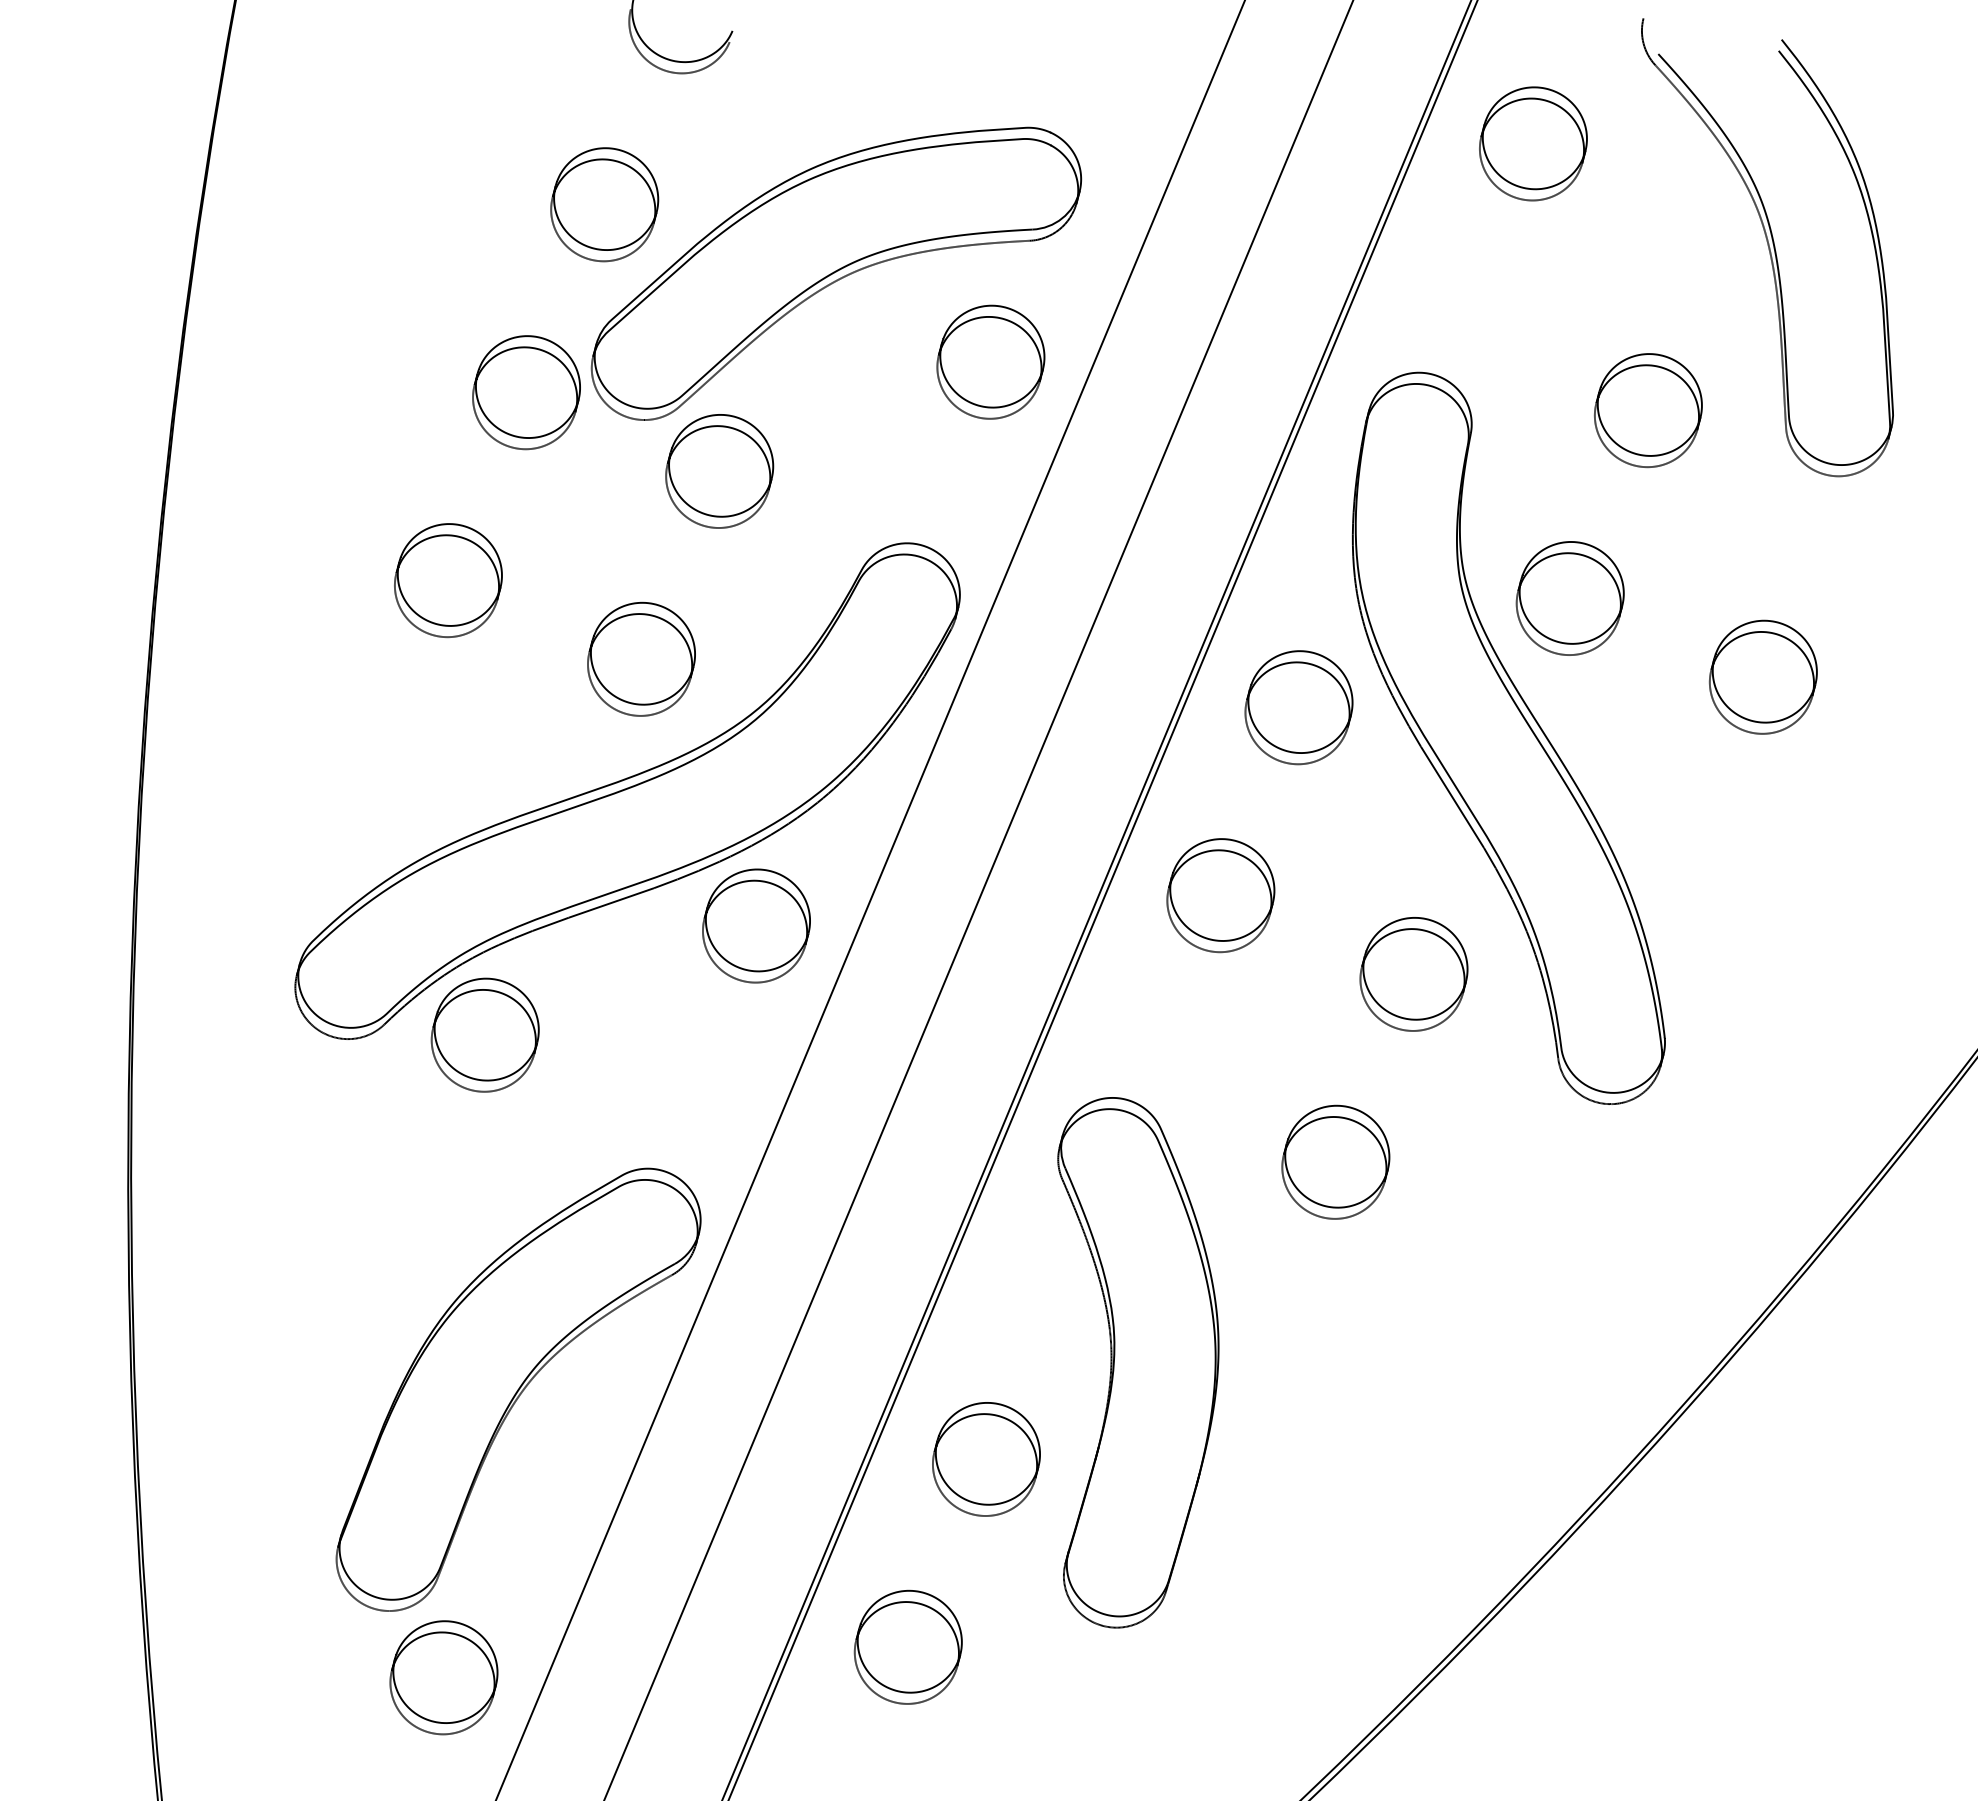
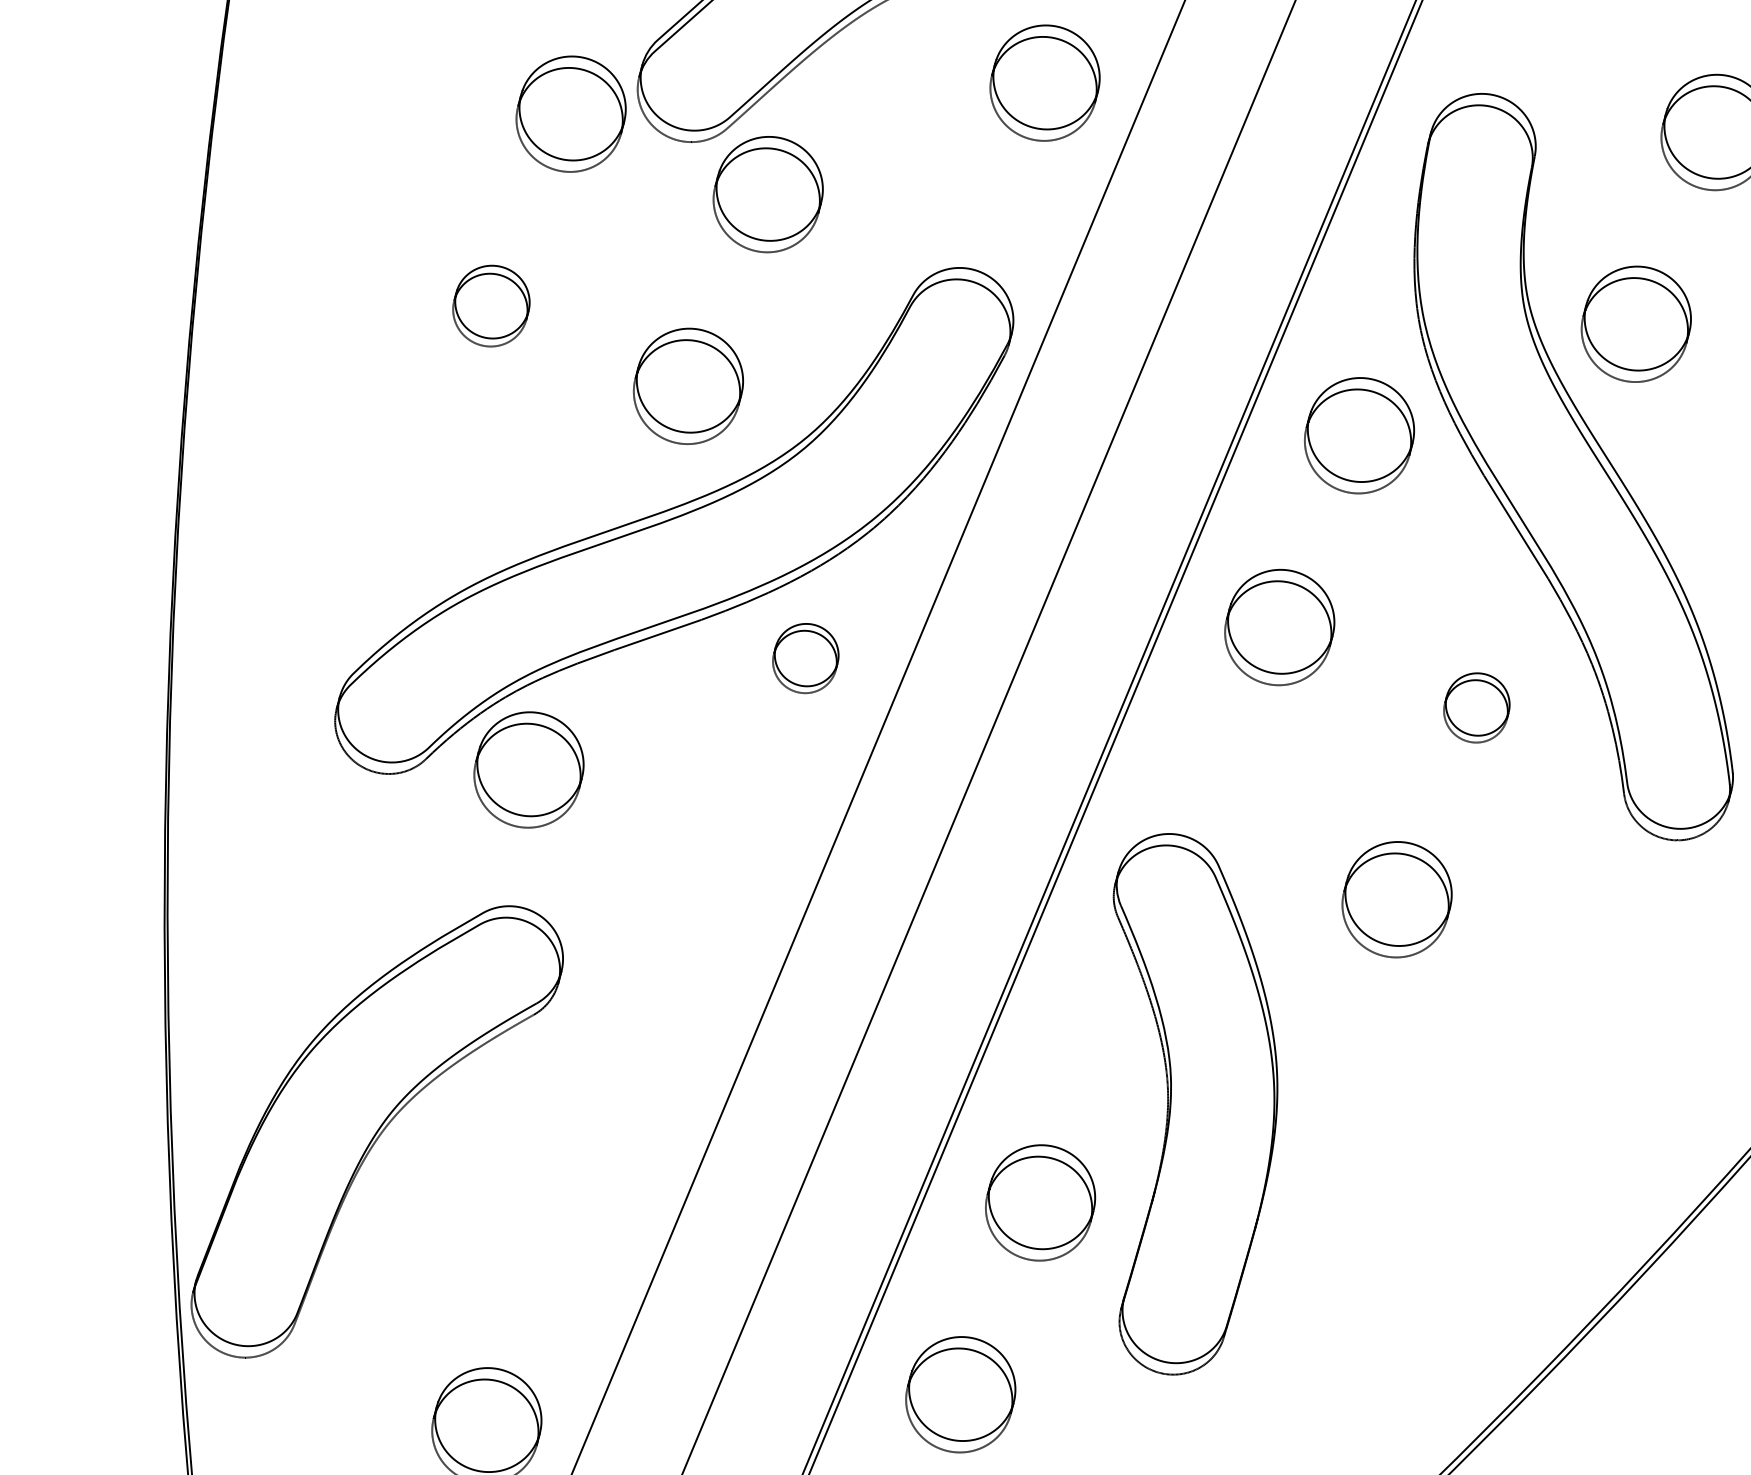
part: (448, 580) -> (491, 305), size x0.7
part: (756, 925) -> (805, 658), size x0.6
part: (1413, 974) -> (1476, 708), size x0.6
part: (518, 1389) -> (377, 1131), moved

